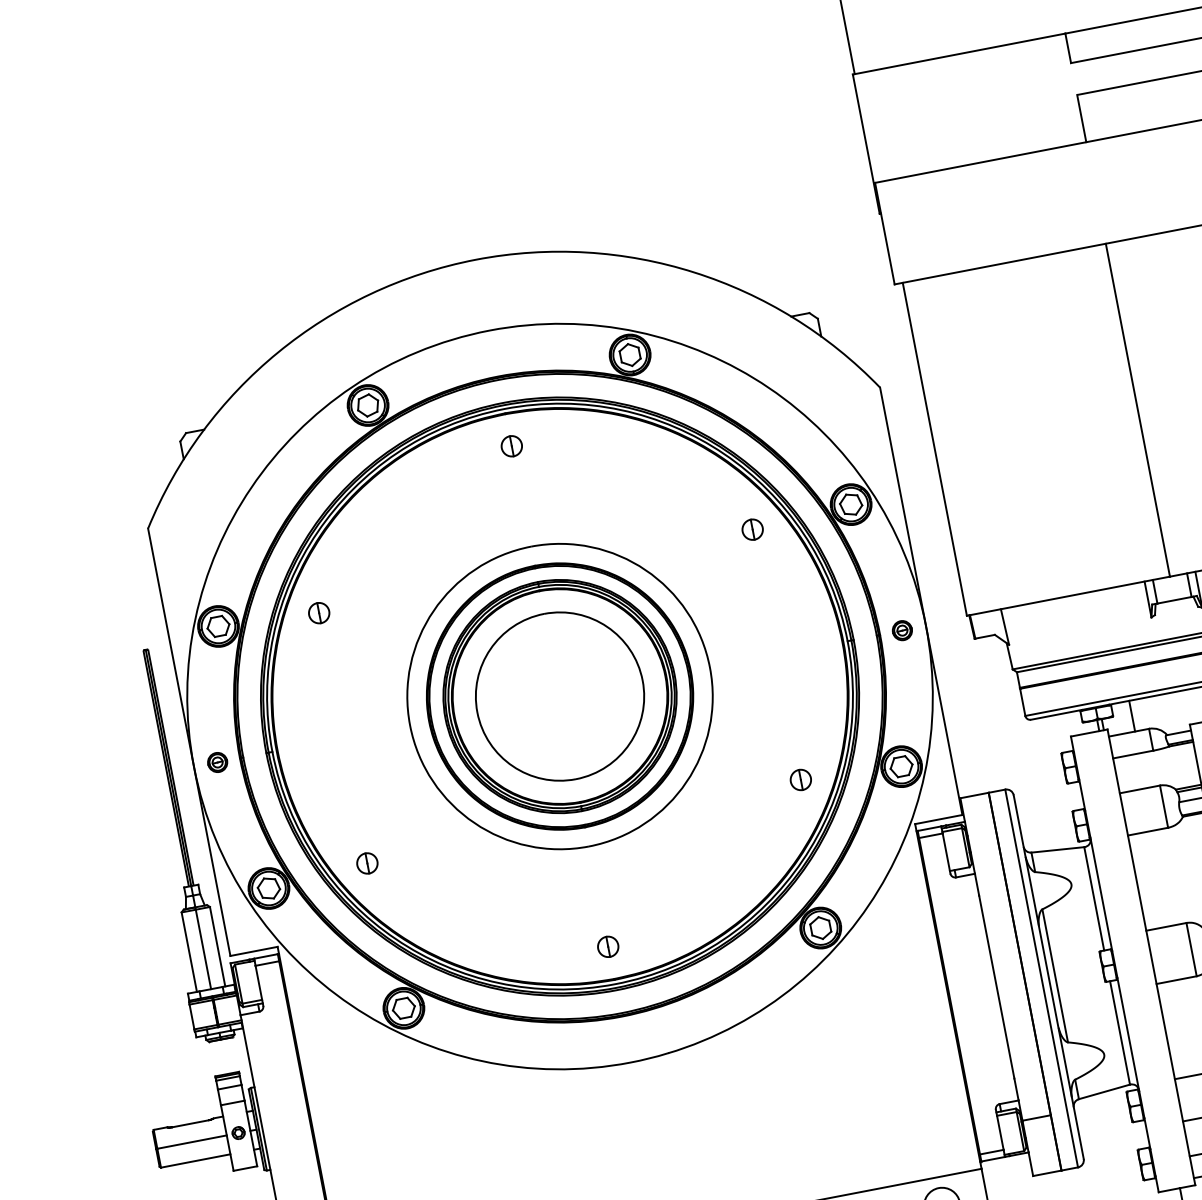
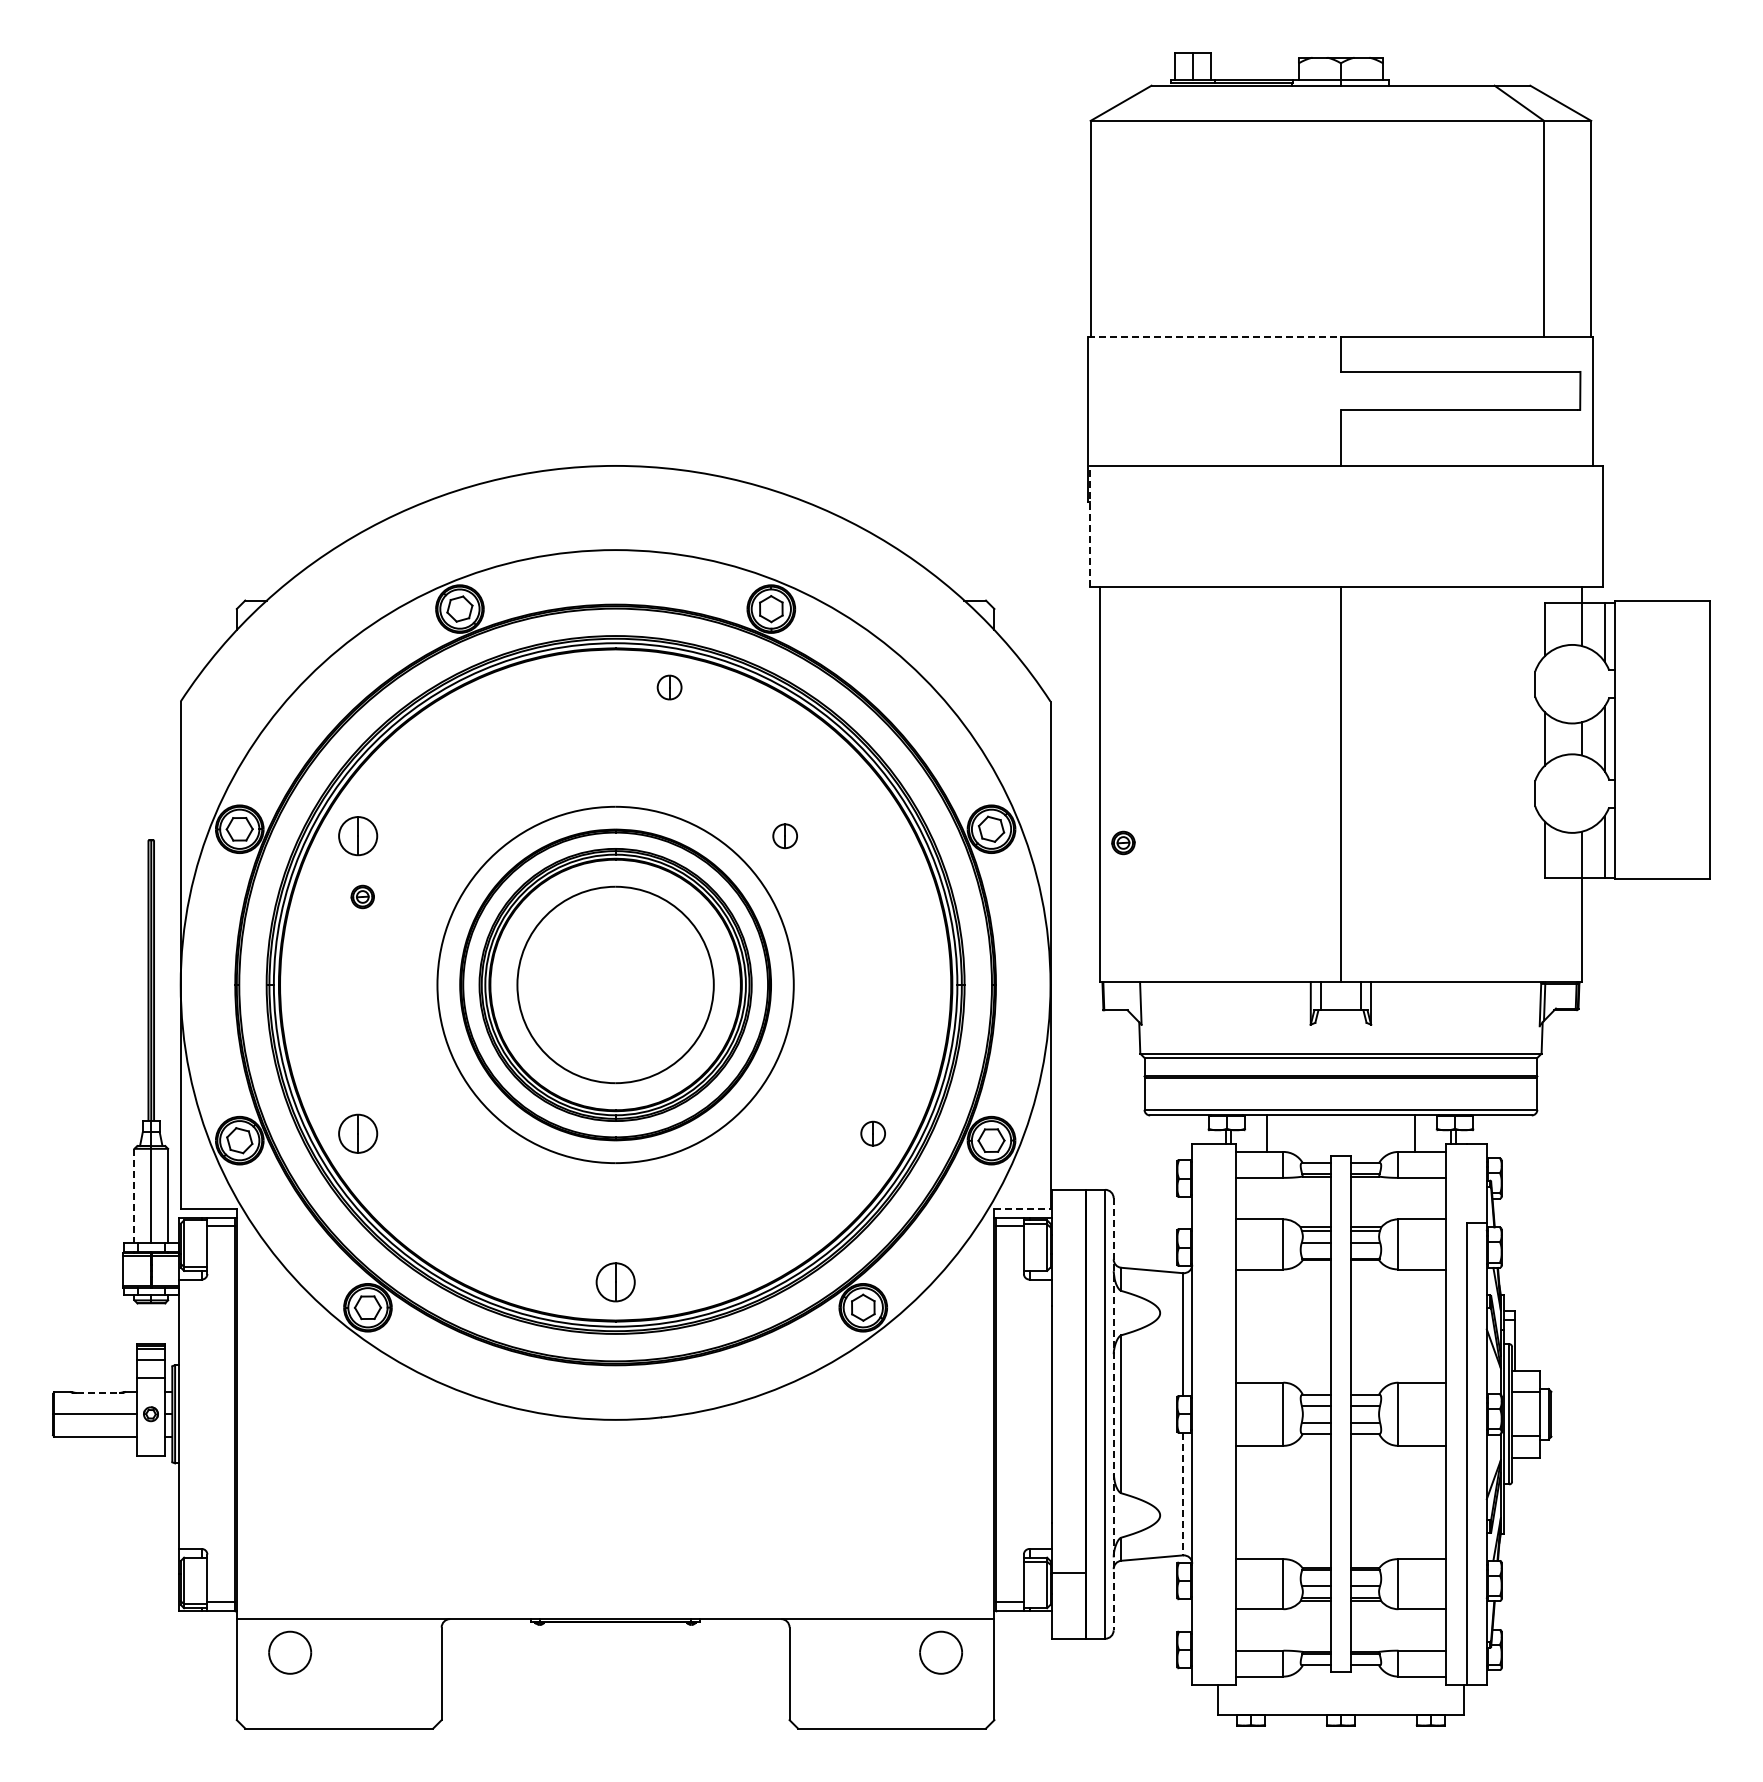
line: (959, 53) -> (1215, 336), solid -> dashed
line: (884, 233) -> (1089, 525), solid -> dashed
part: (511, 446) -> (669, 687), moved
part: (752, 529) -> (784, 836), moved
part: (318, 613) -> (357, 836), size x1.6
part: (902, 630) -> (1123, 842), moved
part: (217, 762) -> (362, 896), moved
line: (938, 819) -> (1022, 1209), solid -> dashed
part: (366, 863) -> (357, 1133), size x1.6
part: (608, 946) -> (615, 1282), size x1.6
line: (189, 952) -> (134, 1196), solid -> dashed
line: (1048, 977) -> (1113, 1414), solid -> dashed
line: (1120, 1033) -> (1183, 1494), solid -> dashed
line: (190, 1123) -> (98, 1392), solid -> dashed

